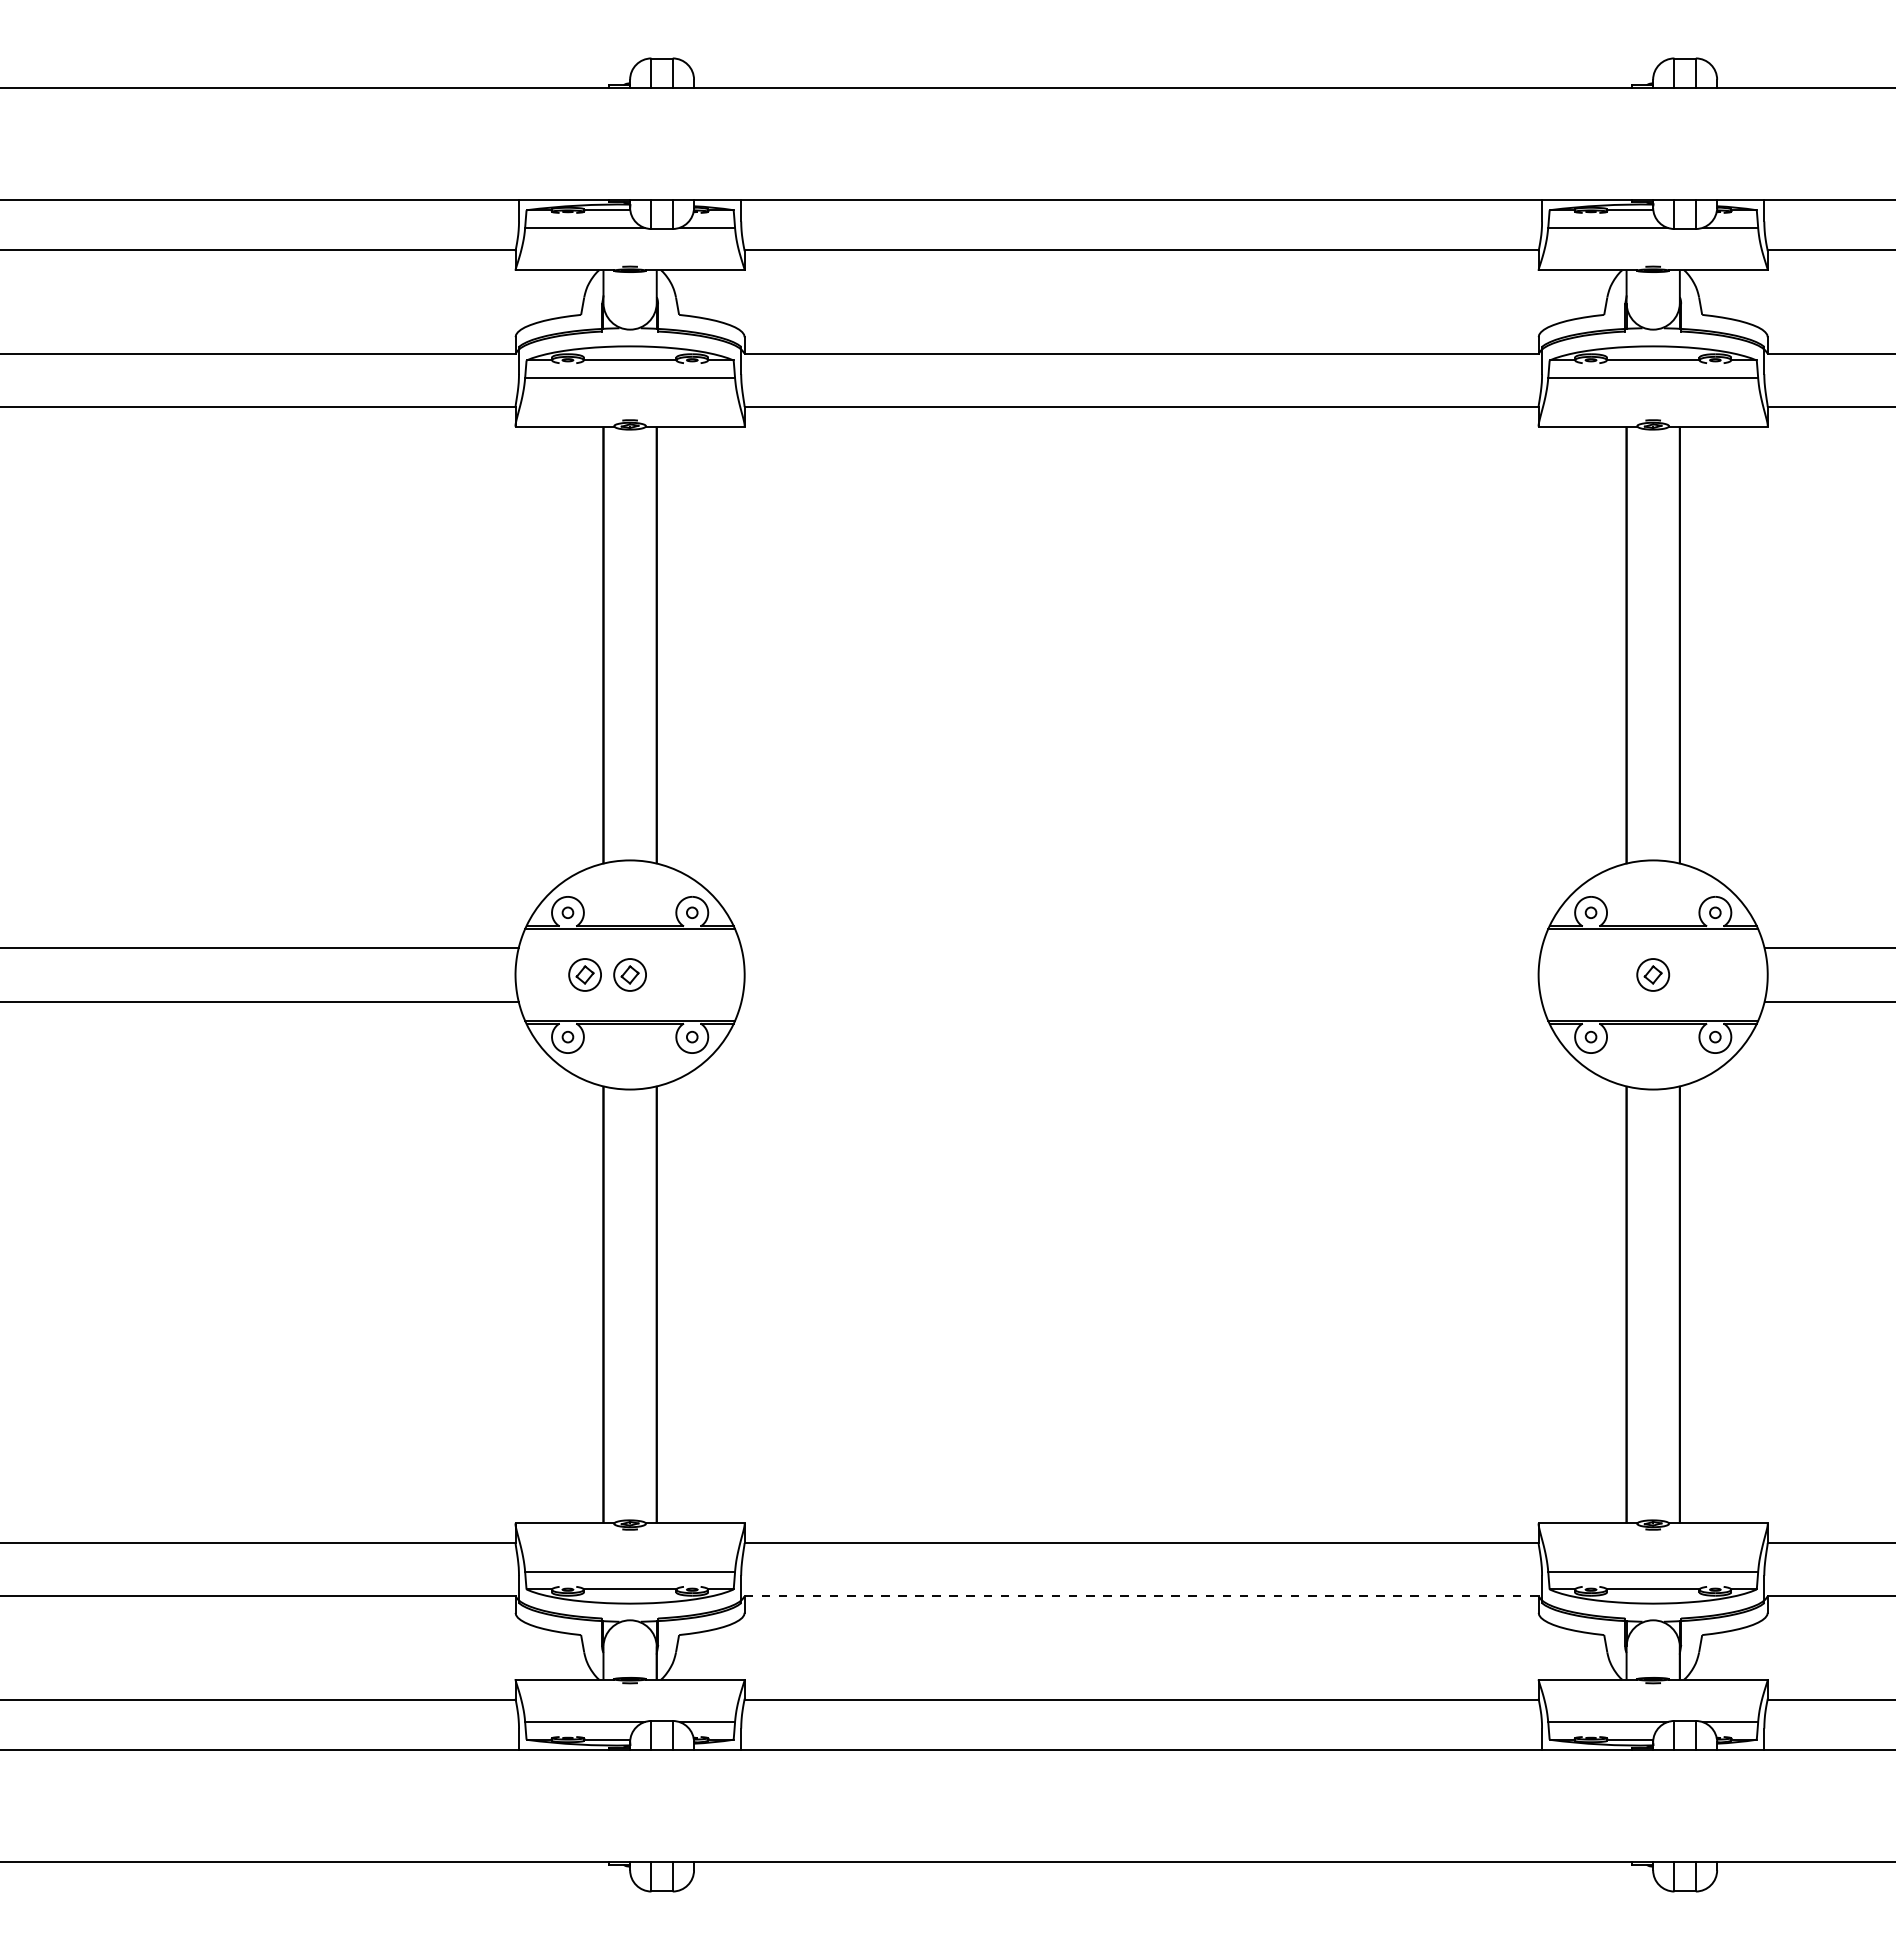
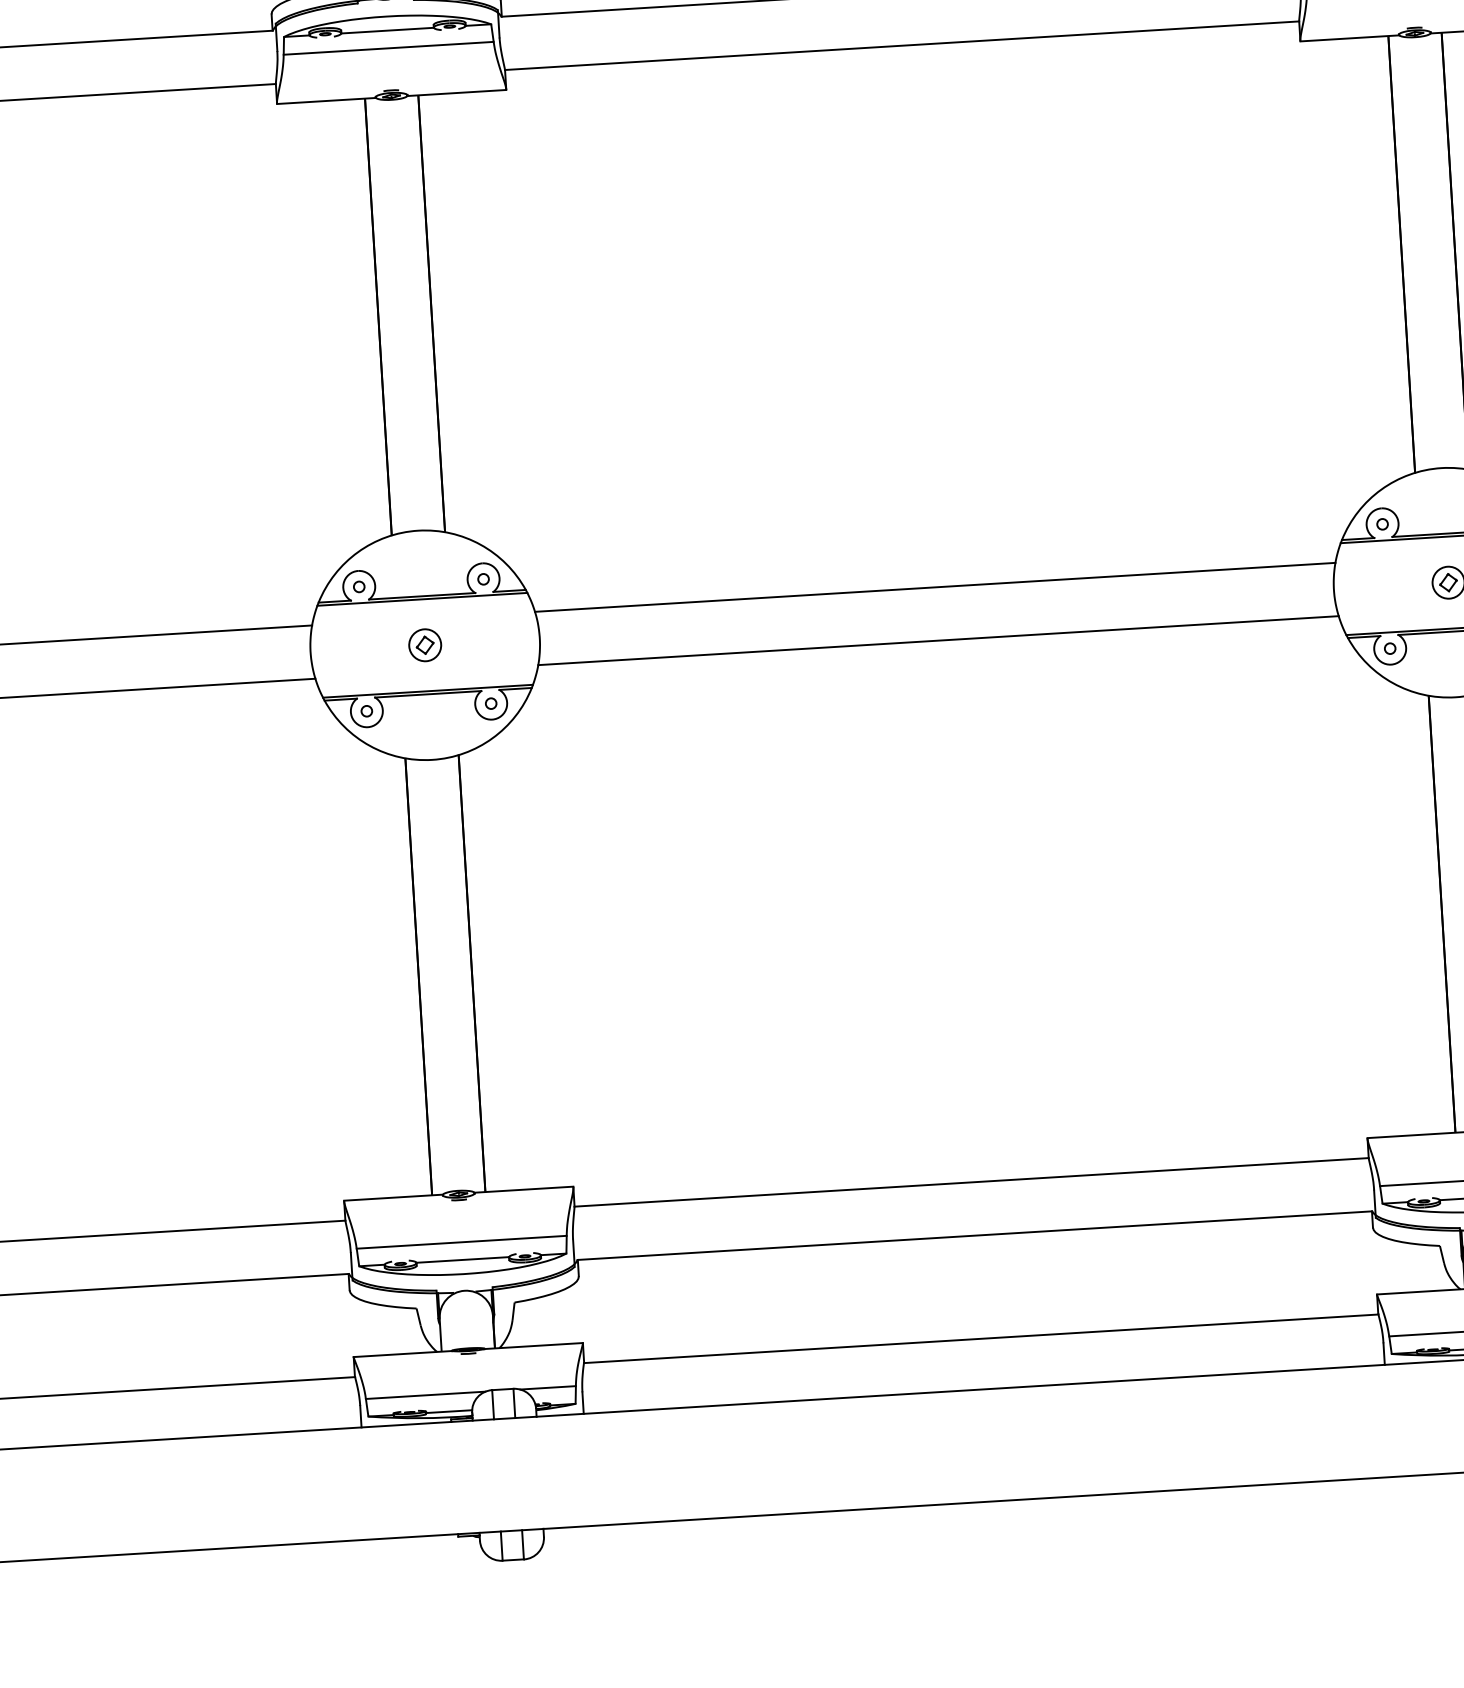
line: (1141, 948) -> (935, 587), added
part: (584, 974) -> (379, 647), removed
line: (1141, 1001) -> (938, 640), added
line: (1142, 1596) -> (975, 1235), dashed -> solid

